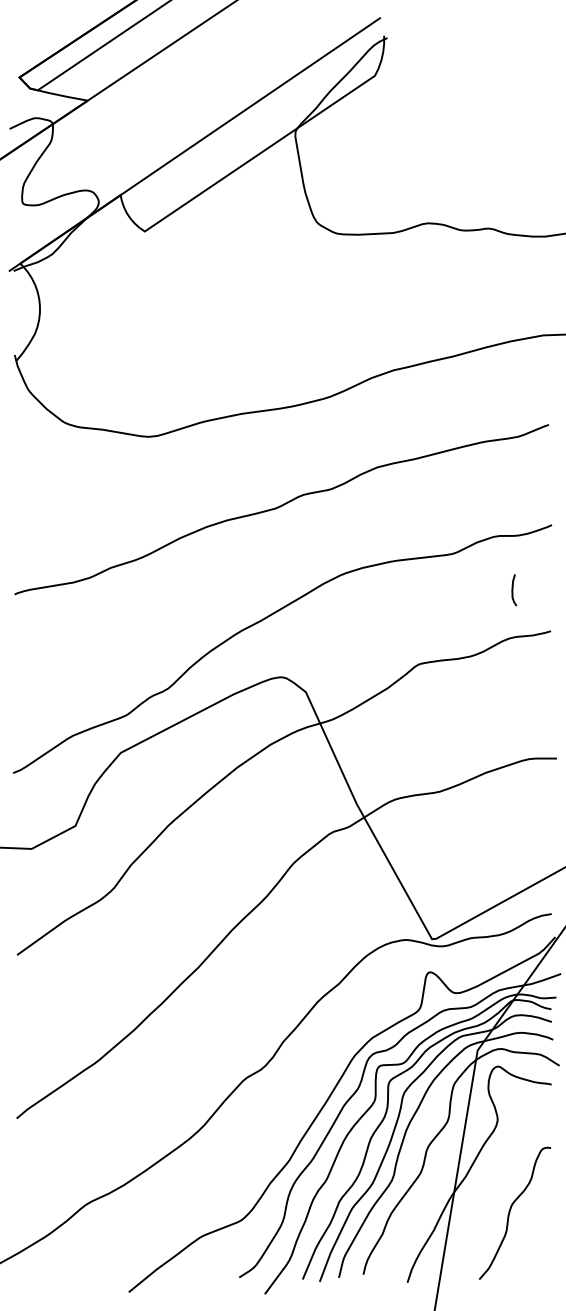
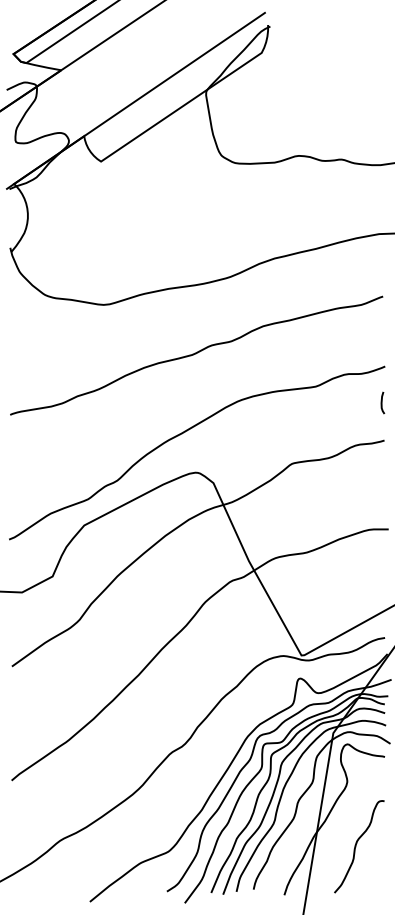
curve: (513, 589) -> (382, 402), moved

